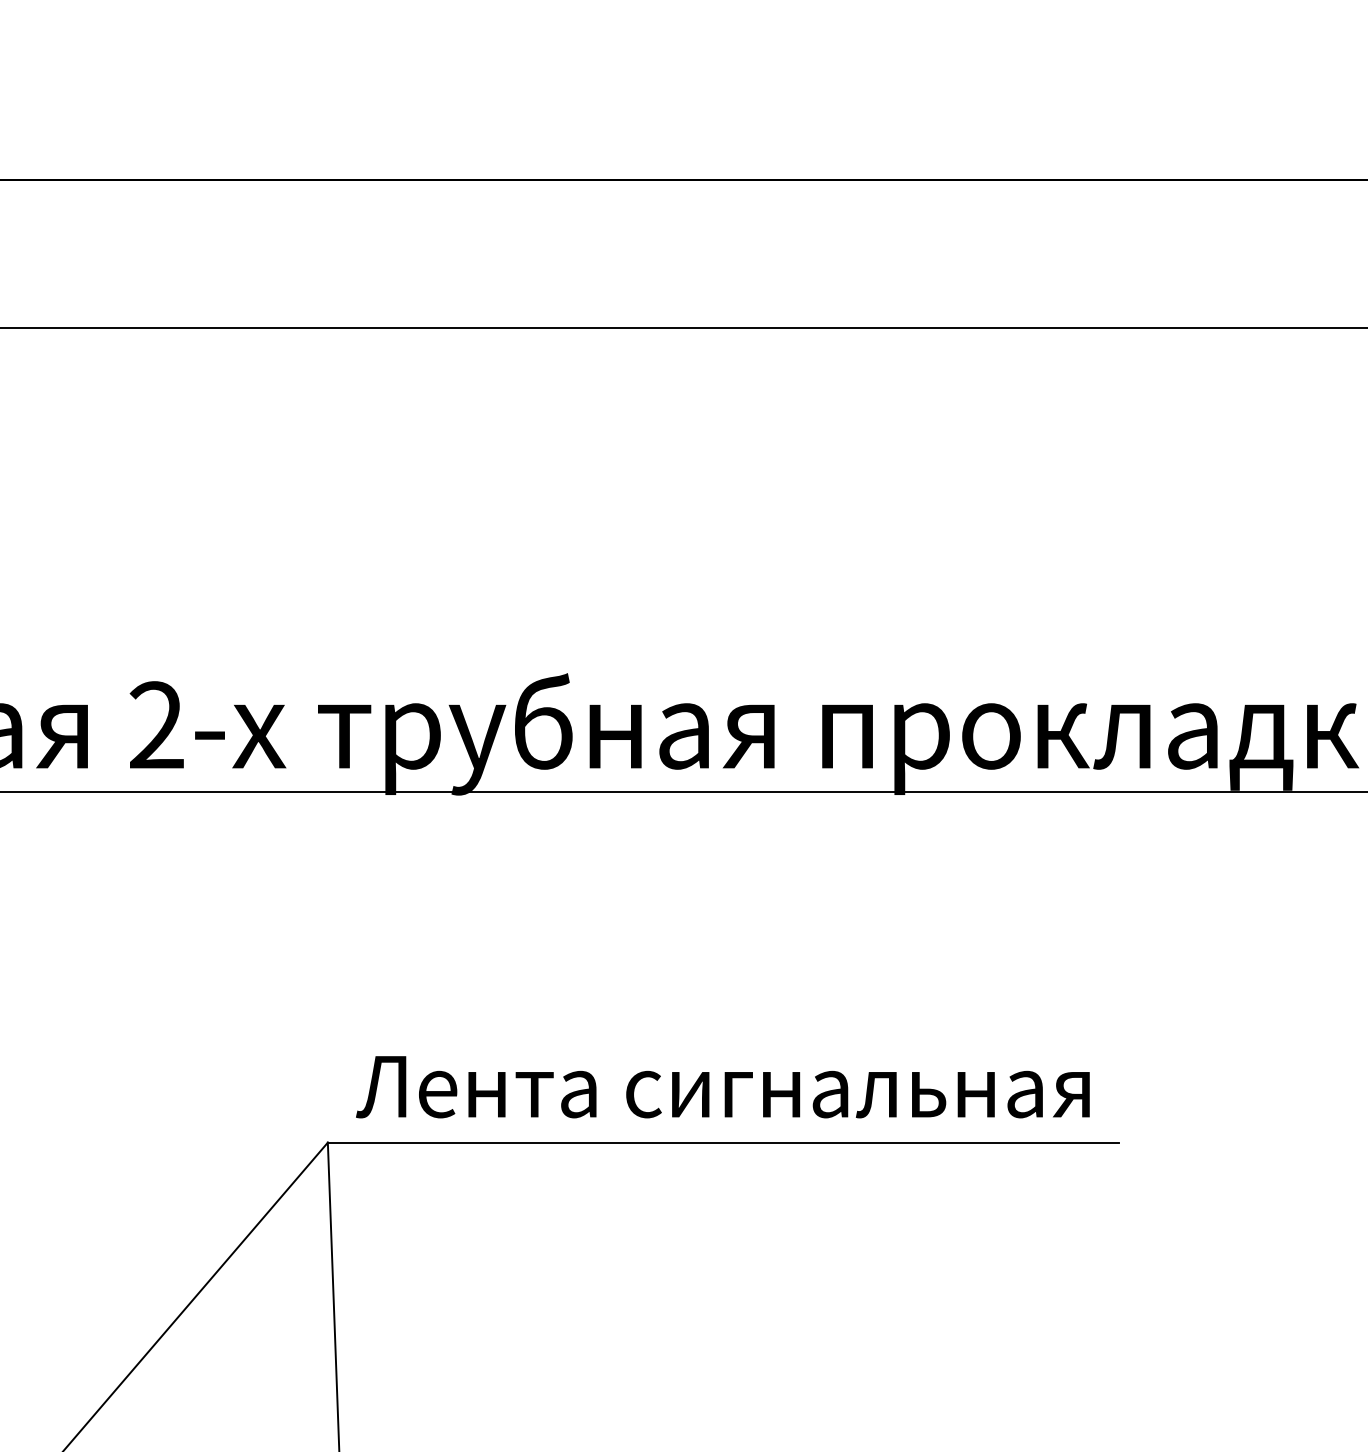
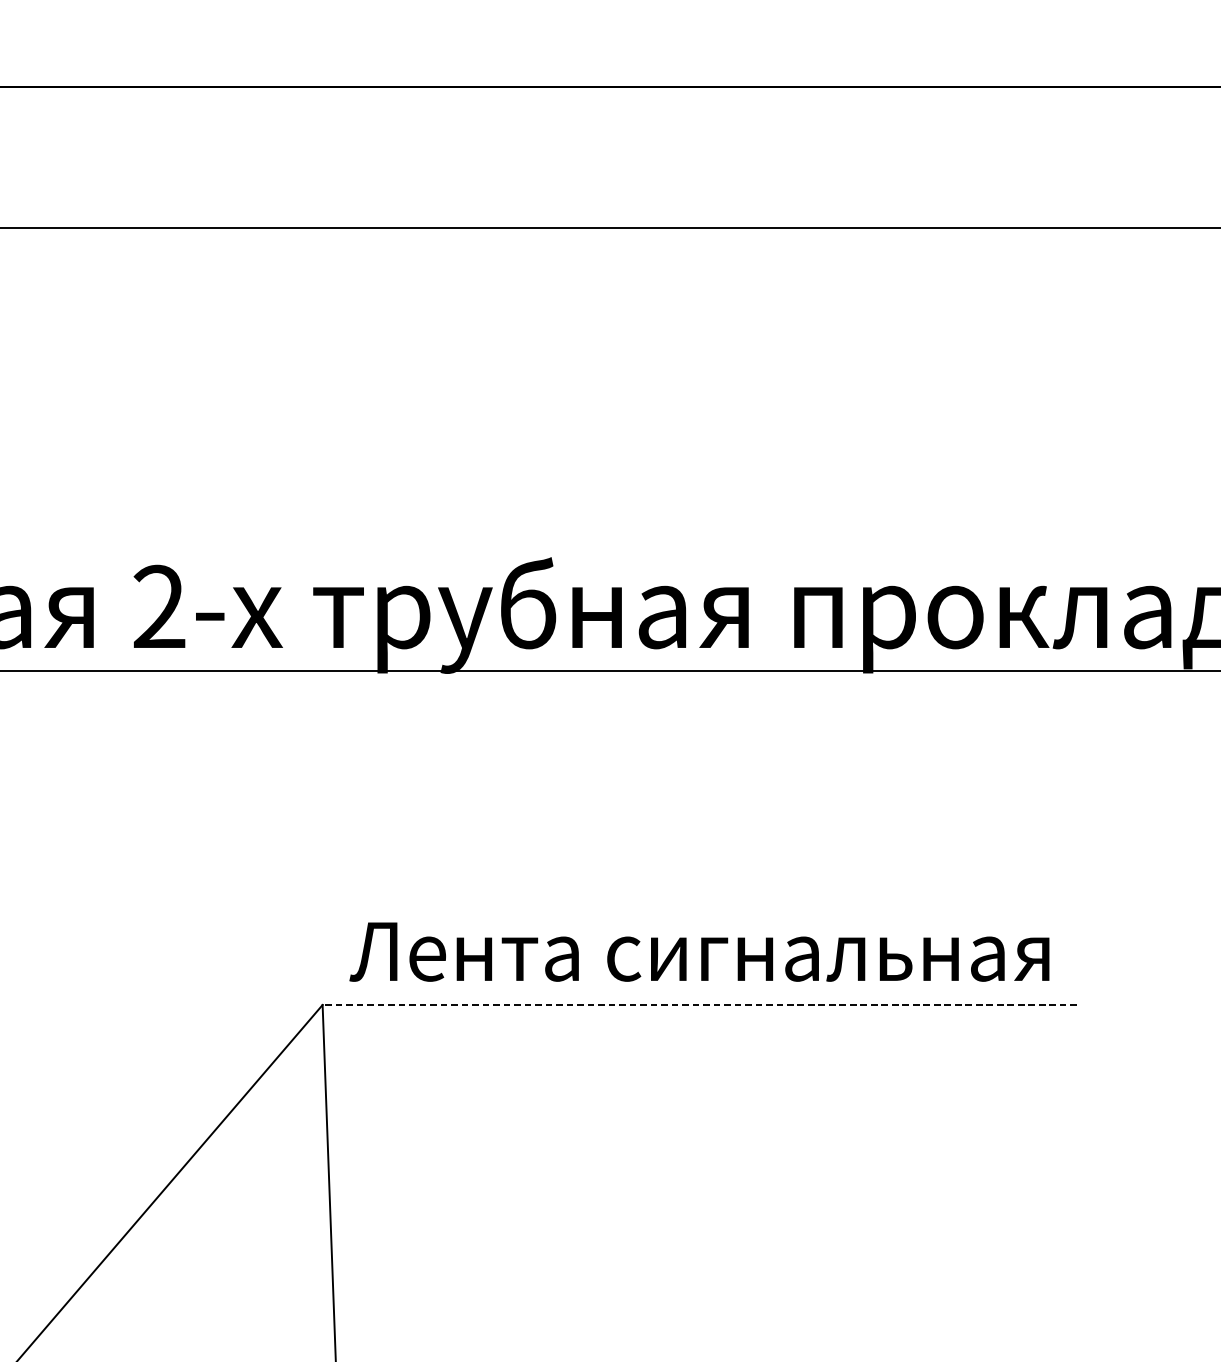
line: (722, 1142) -> (699, 1004), solid -> dashed

